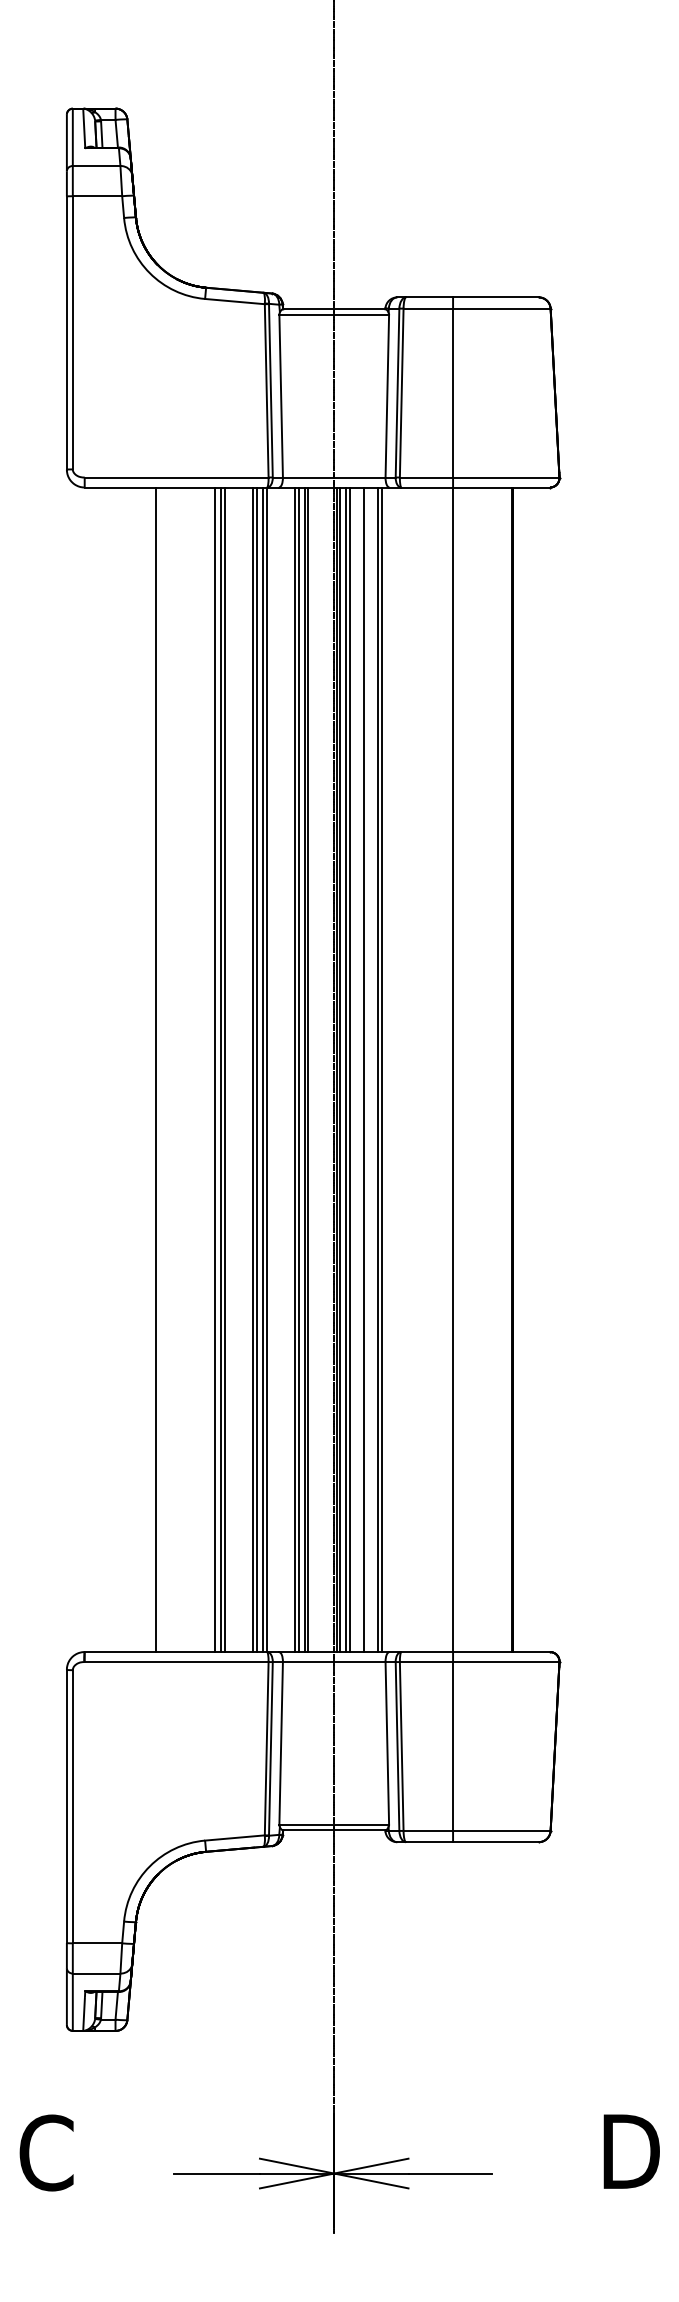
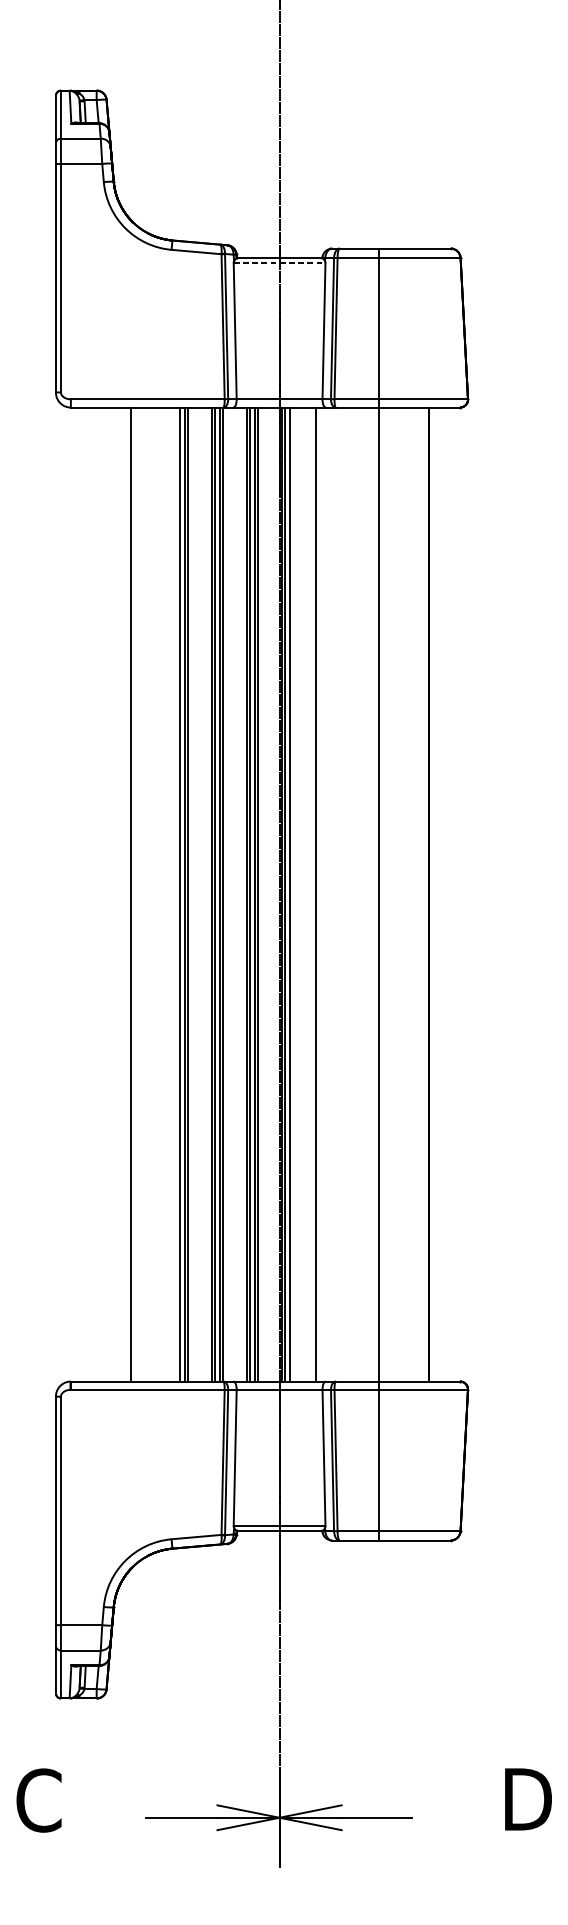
line: (334, 314) -> (279, 262), solid -> dashed
line: (349, 1069) -> (292, 894), removed
line: (363, 1069) -> (304, 894), removed
line: (381, 1069) -> (319, 894), removed

